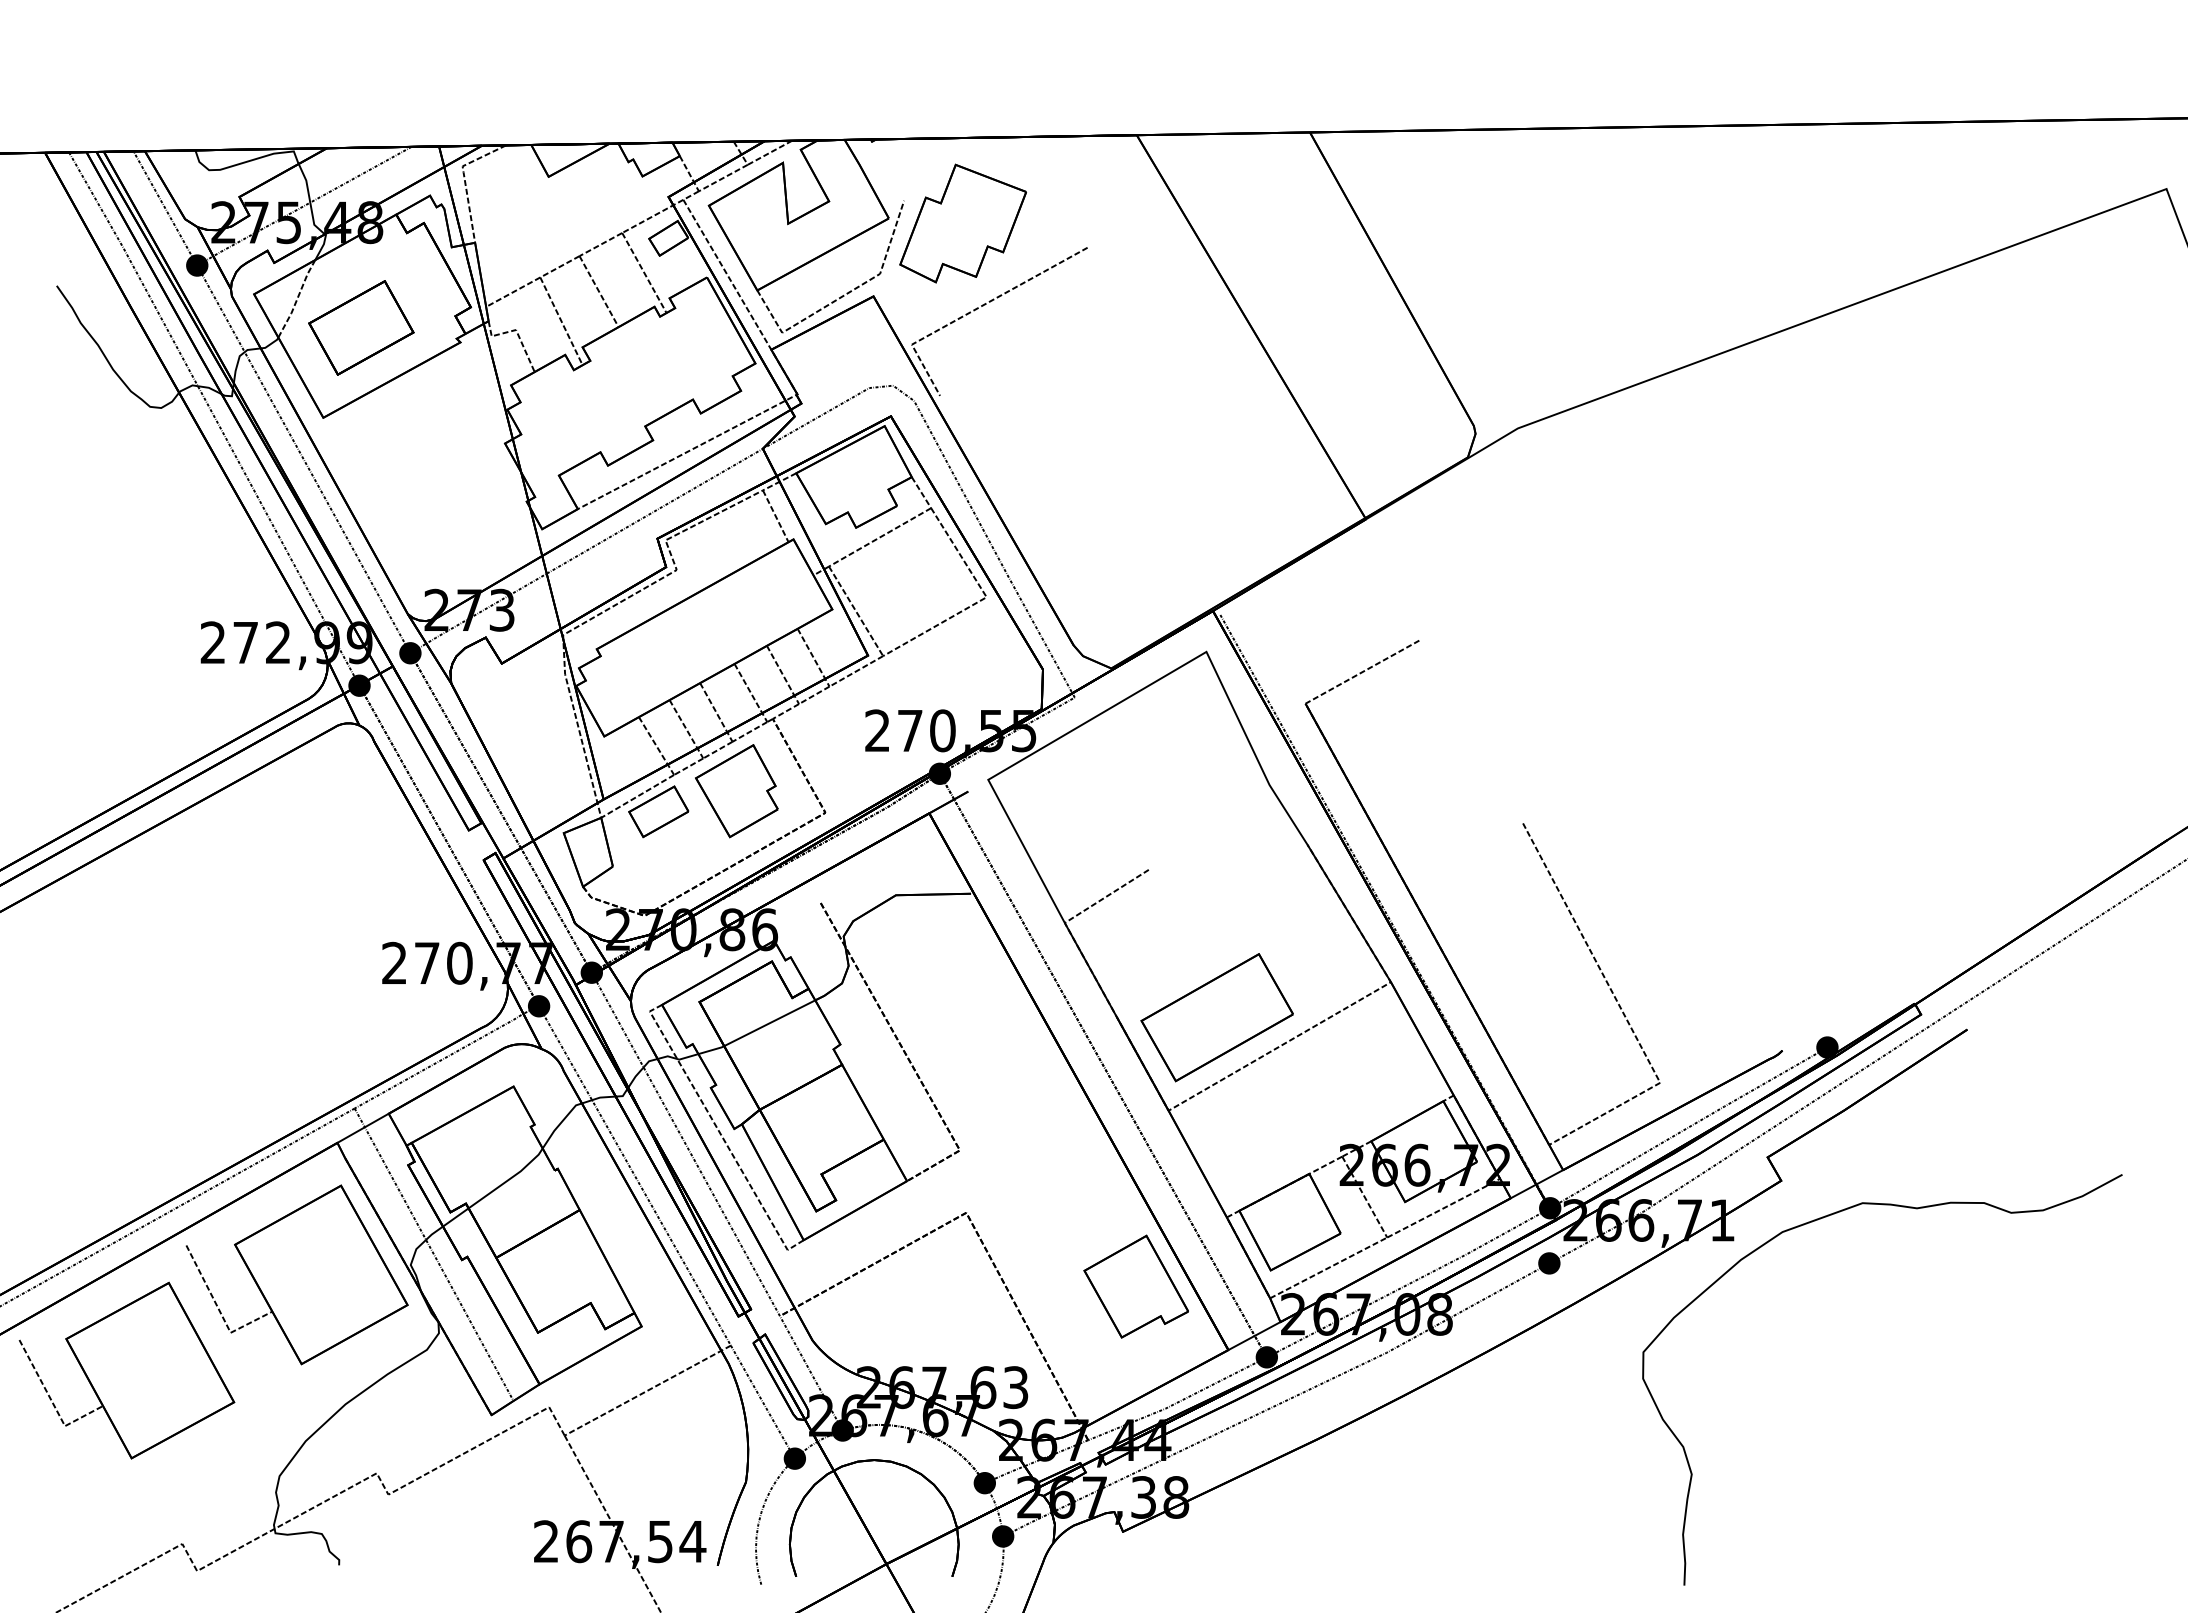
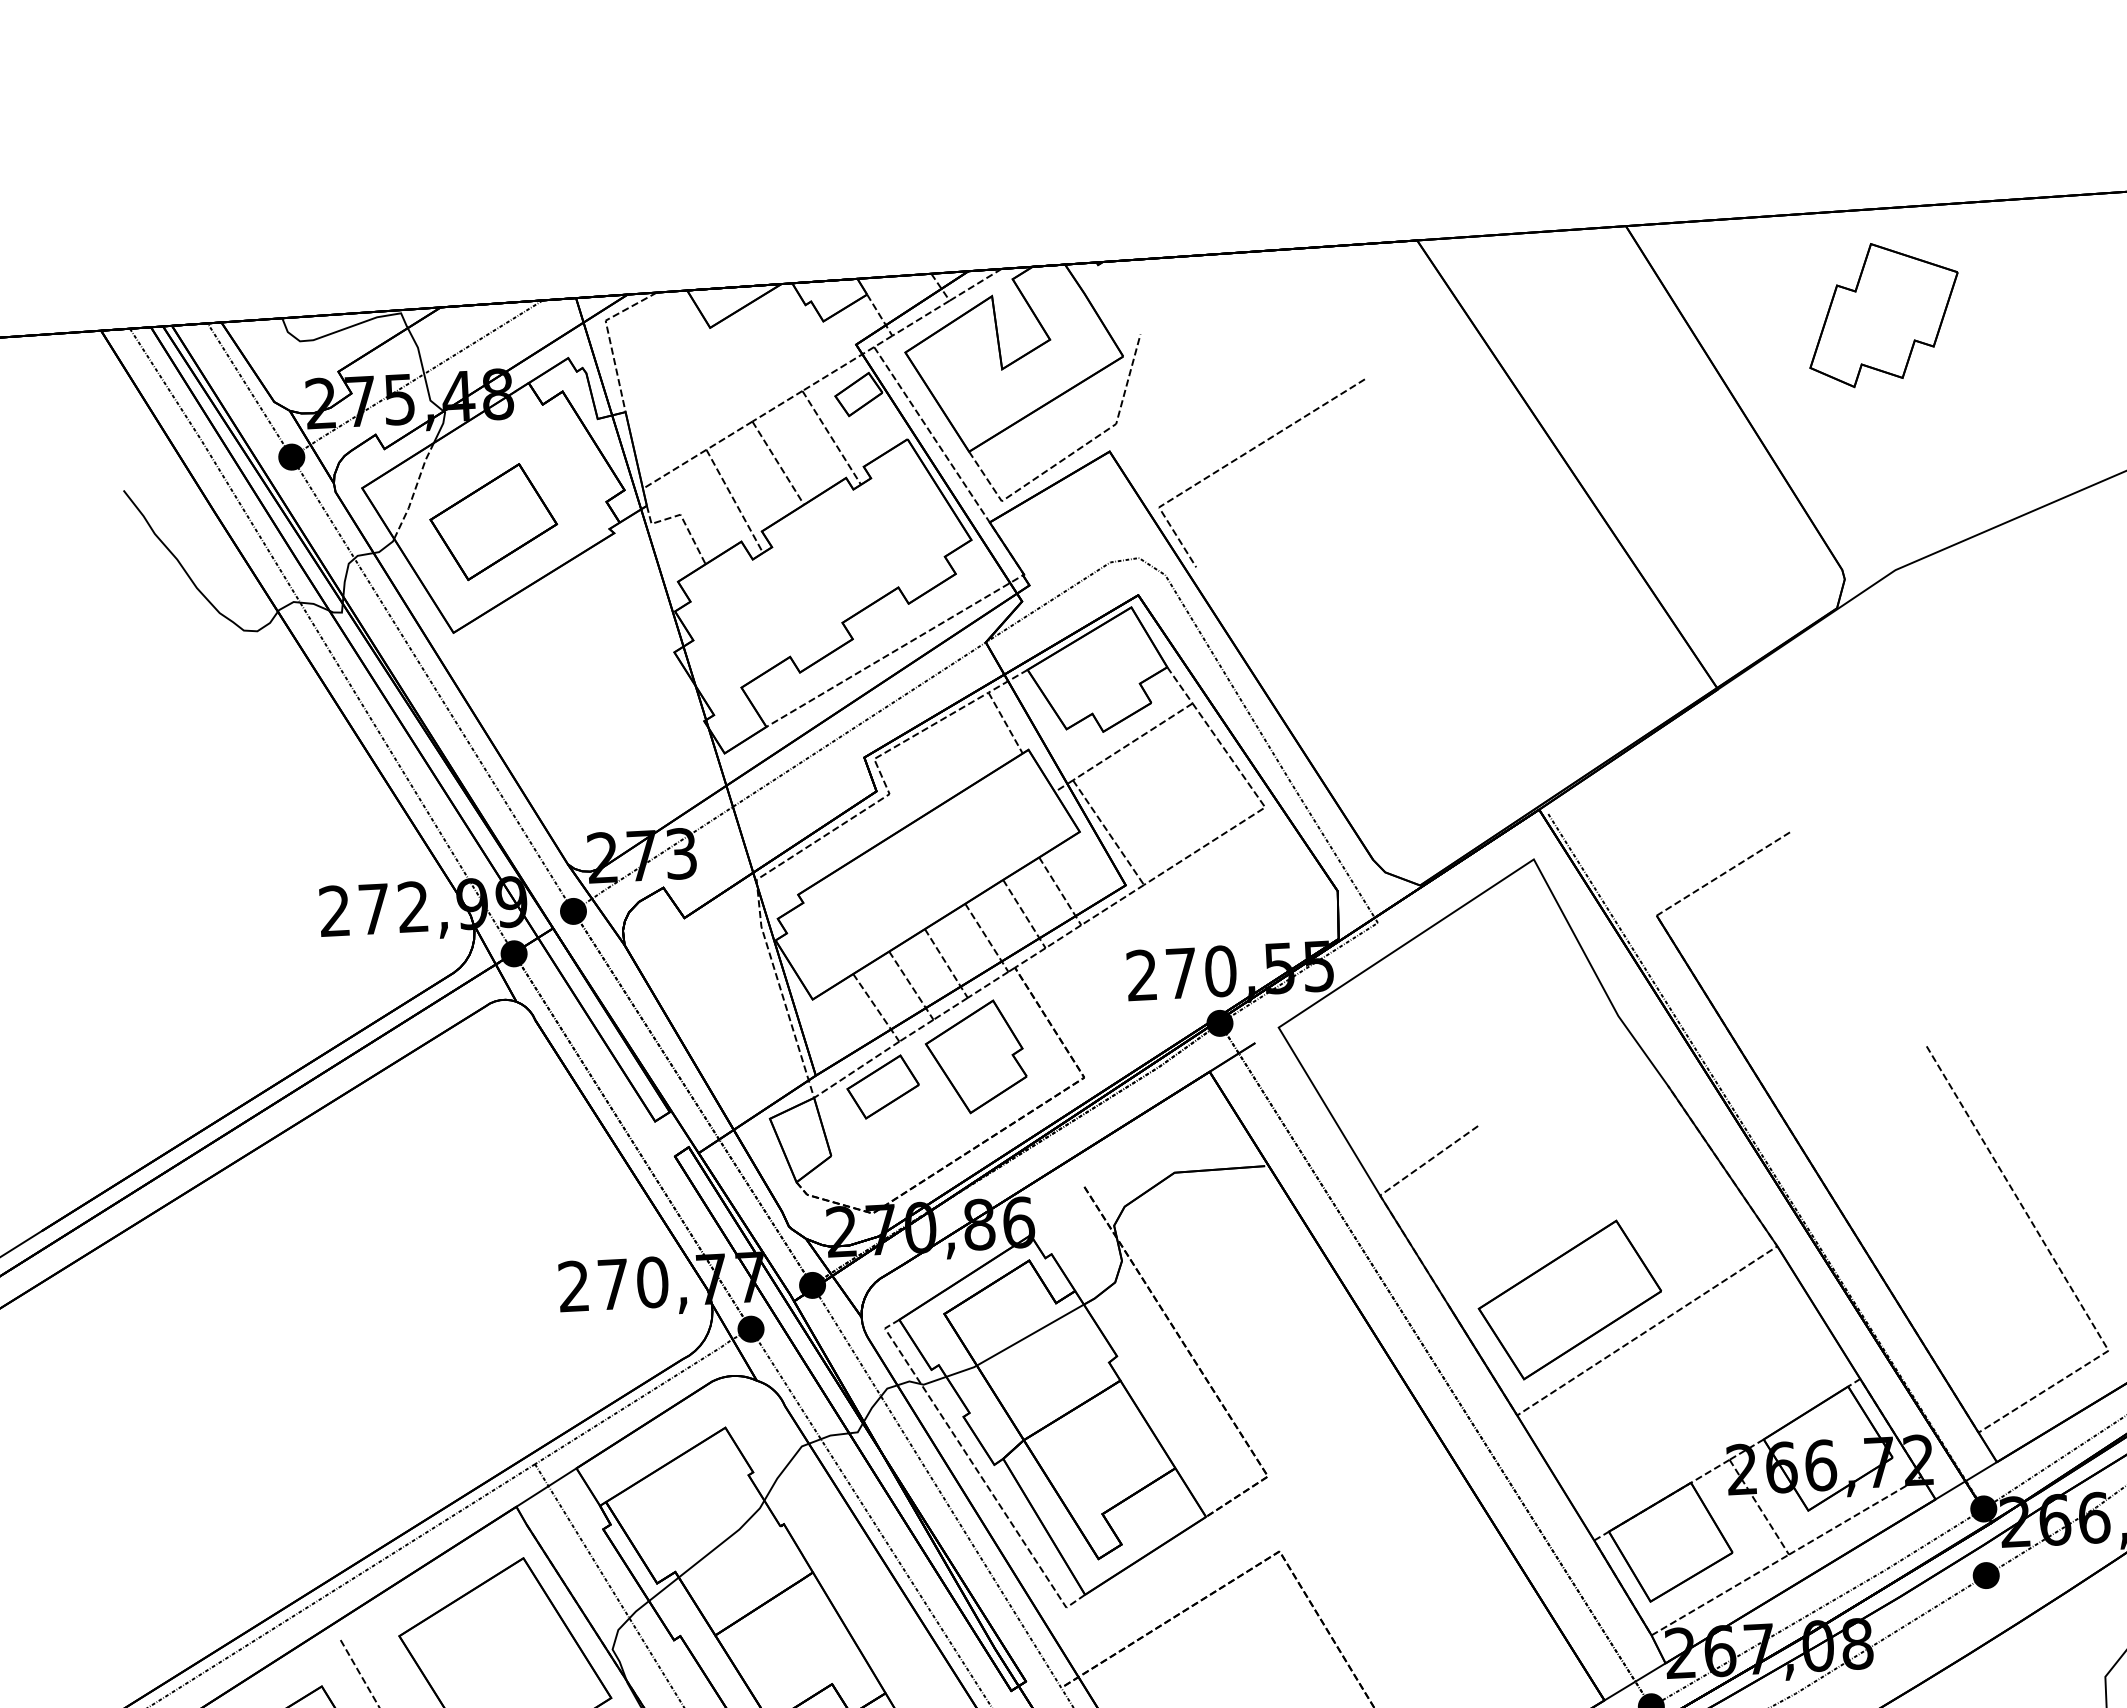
part: (962, 223) -> (1882, 314), moved
part: (1135, 1286) -> (1488, 1629), removed

